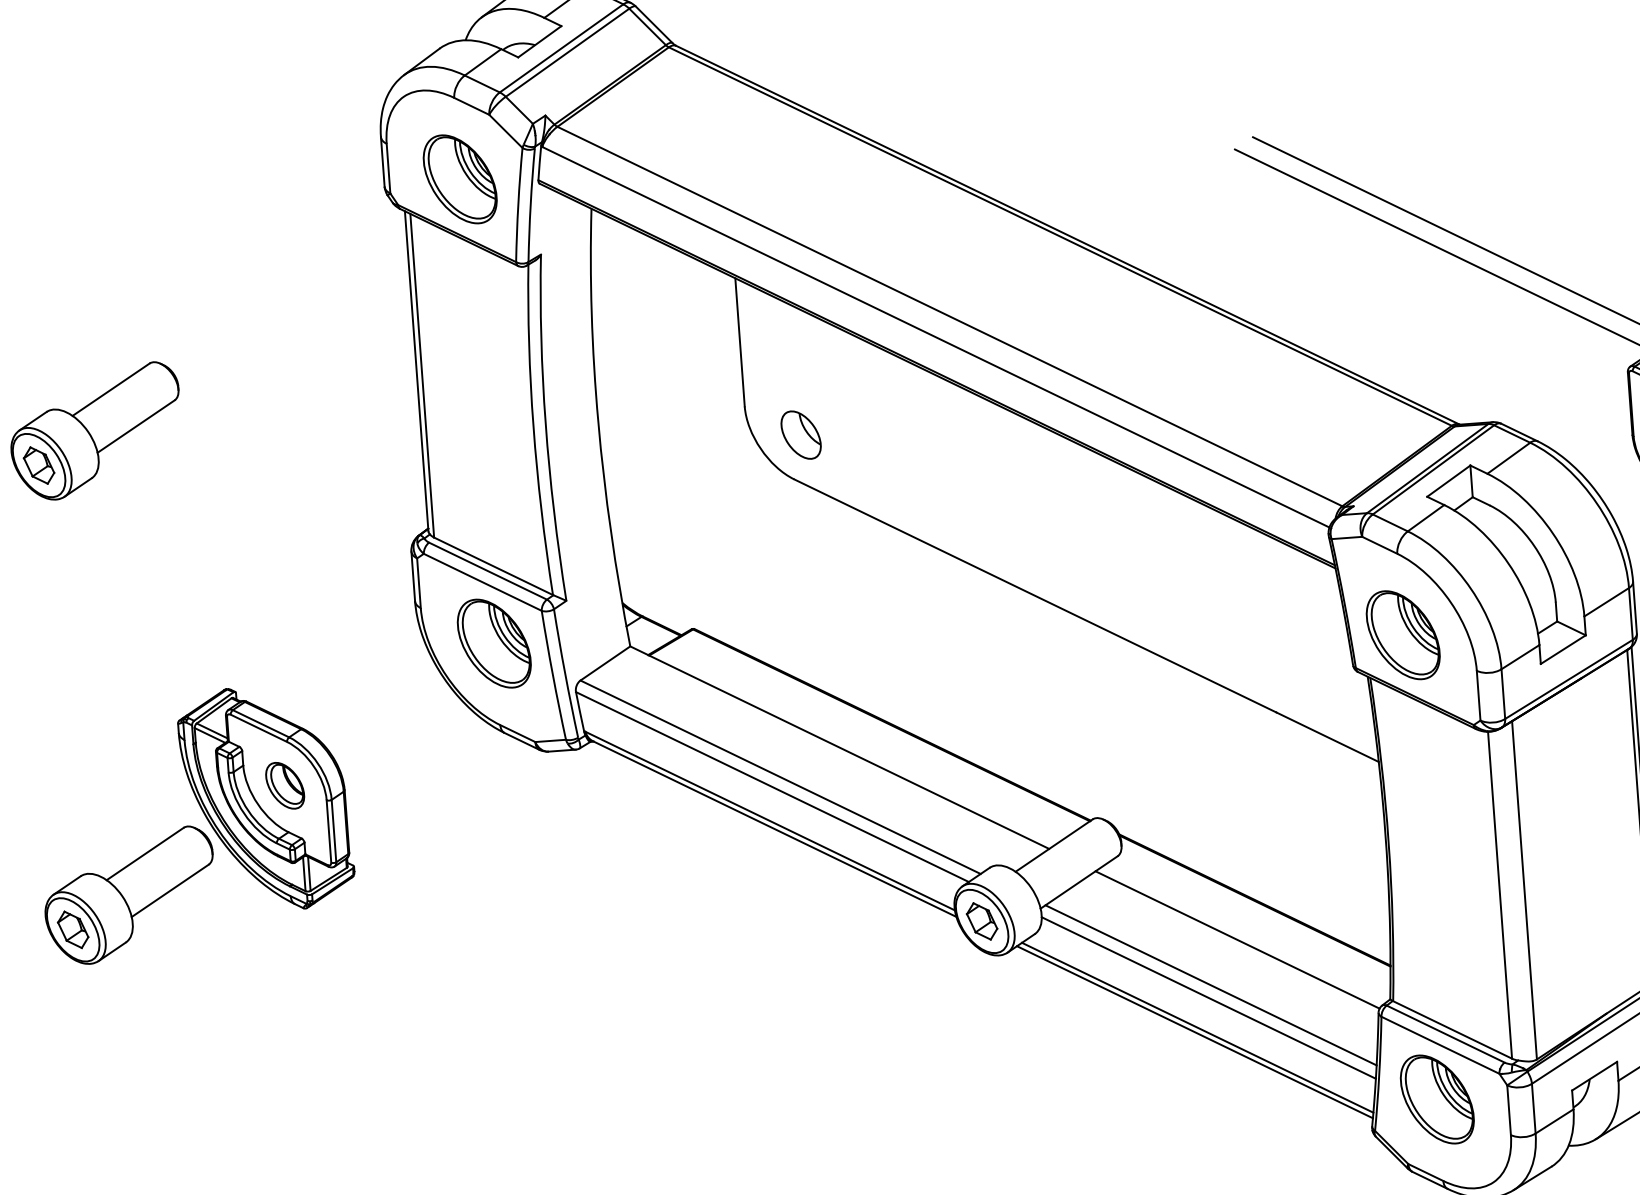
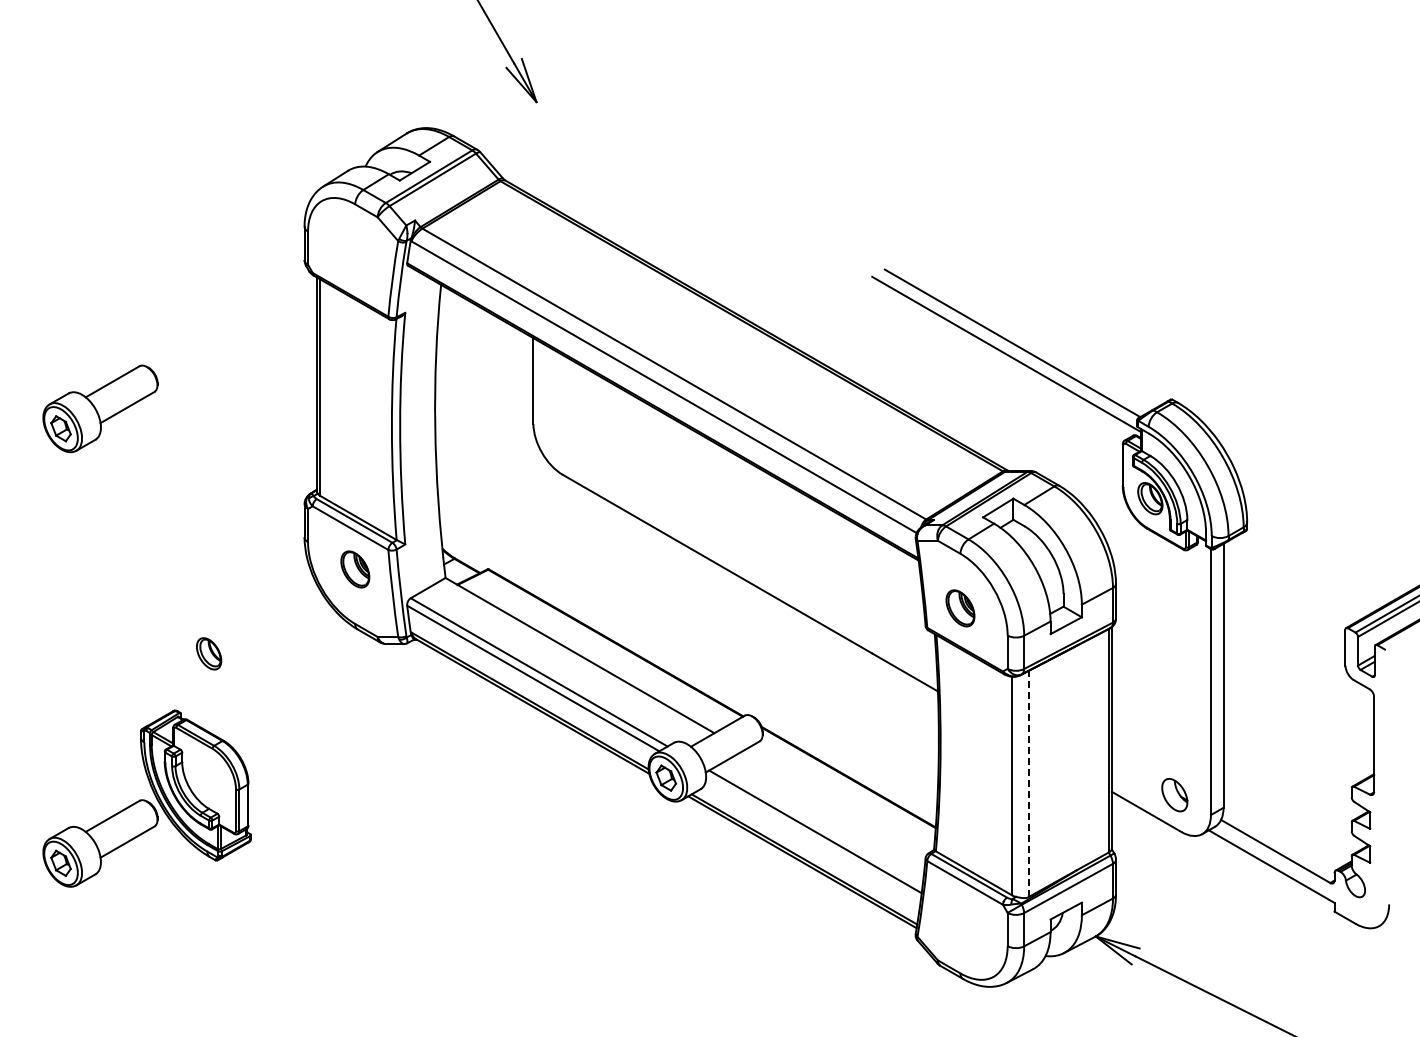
part: (460, 178) -> (355, 258), removed
part: (800, 434) -> (569, 445), removed
part: (1403, 635) -> (960, 608), size x0.6
part: (494, 643) -> (355, 569), size x0.6
part: (193, 823) -> (146, 798), moved
line: (1524, 889) -> (1028, 783), solid -> dashed
line: (1237, 939) -> (835, 802), removed
line: (1209, 998) -> (813, 840), removed
part: (1437, 1098) -> (960, 918), removed

